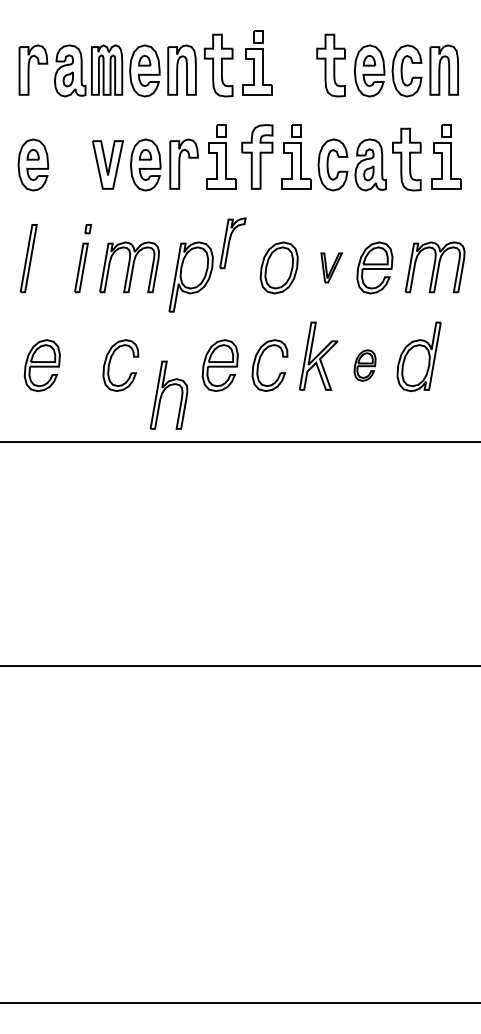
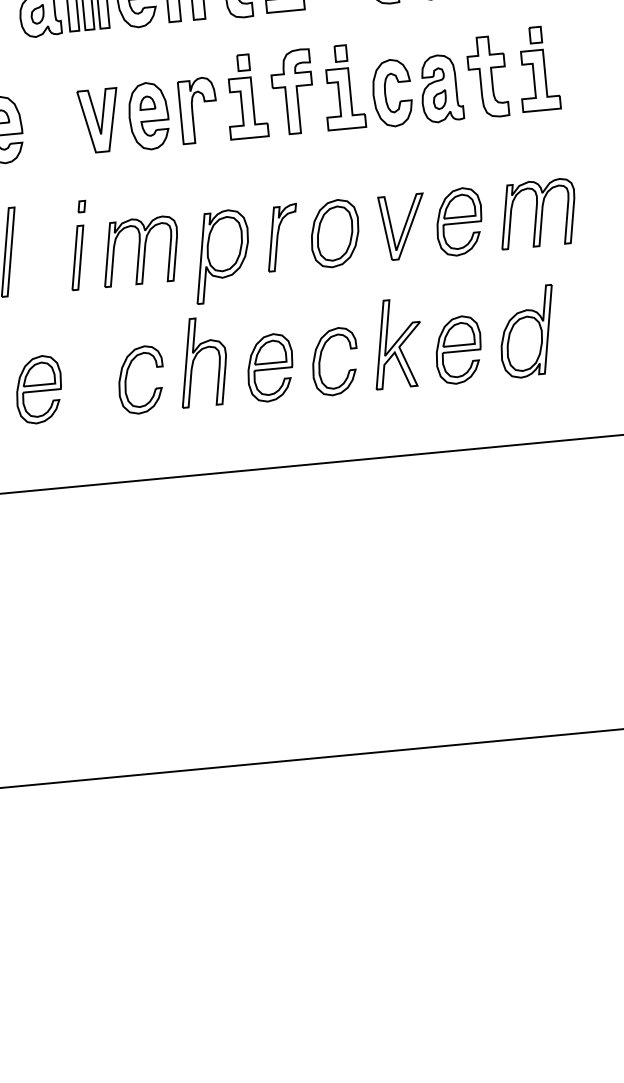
part: (232, 243) -> (282, 238), moved
part: (331, 267) -> (402, 226), size x1.67
part: (364, 365) -> (457, 349), size x1.67
part: (168, 394) -> (201, 361), moved

